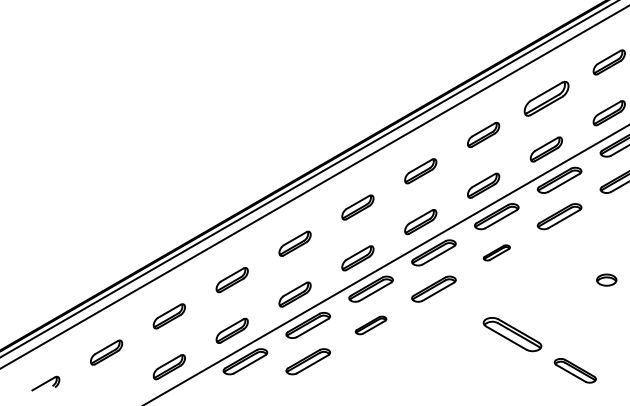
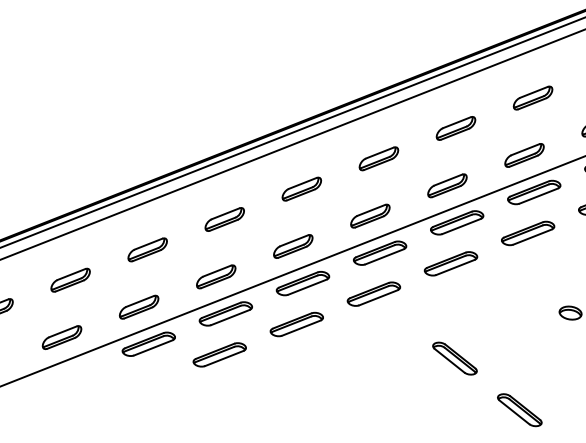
part: (545, 98) -> (532, 97), size x0.71
part: (496, 252) -> (450, 263), size x1.67
part: (370, 325) -> (296, 324), size x1.43
part: (512, 334) -> (454, 358), size x0.71

